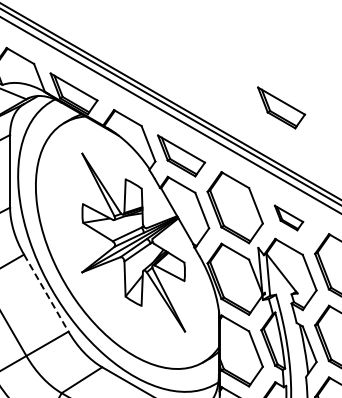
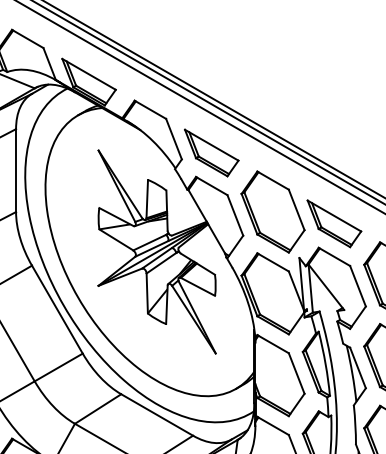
part: (281, 107) -> (325, 97), removed
part: (288, 217) -> (333, 223), size x1.67
line: (46, 293) -> (57, 310), dashed -> solid

